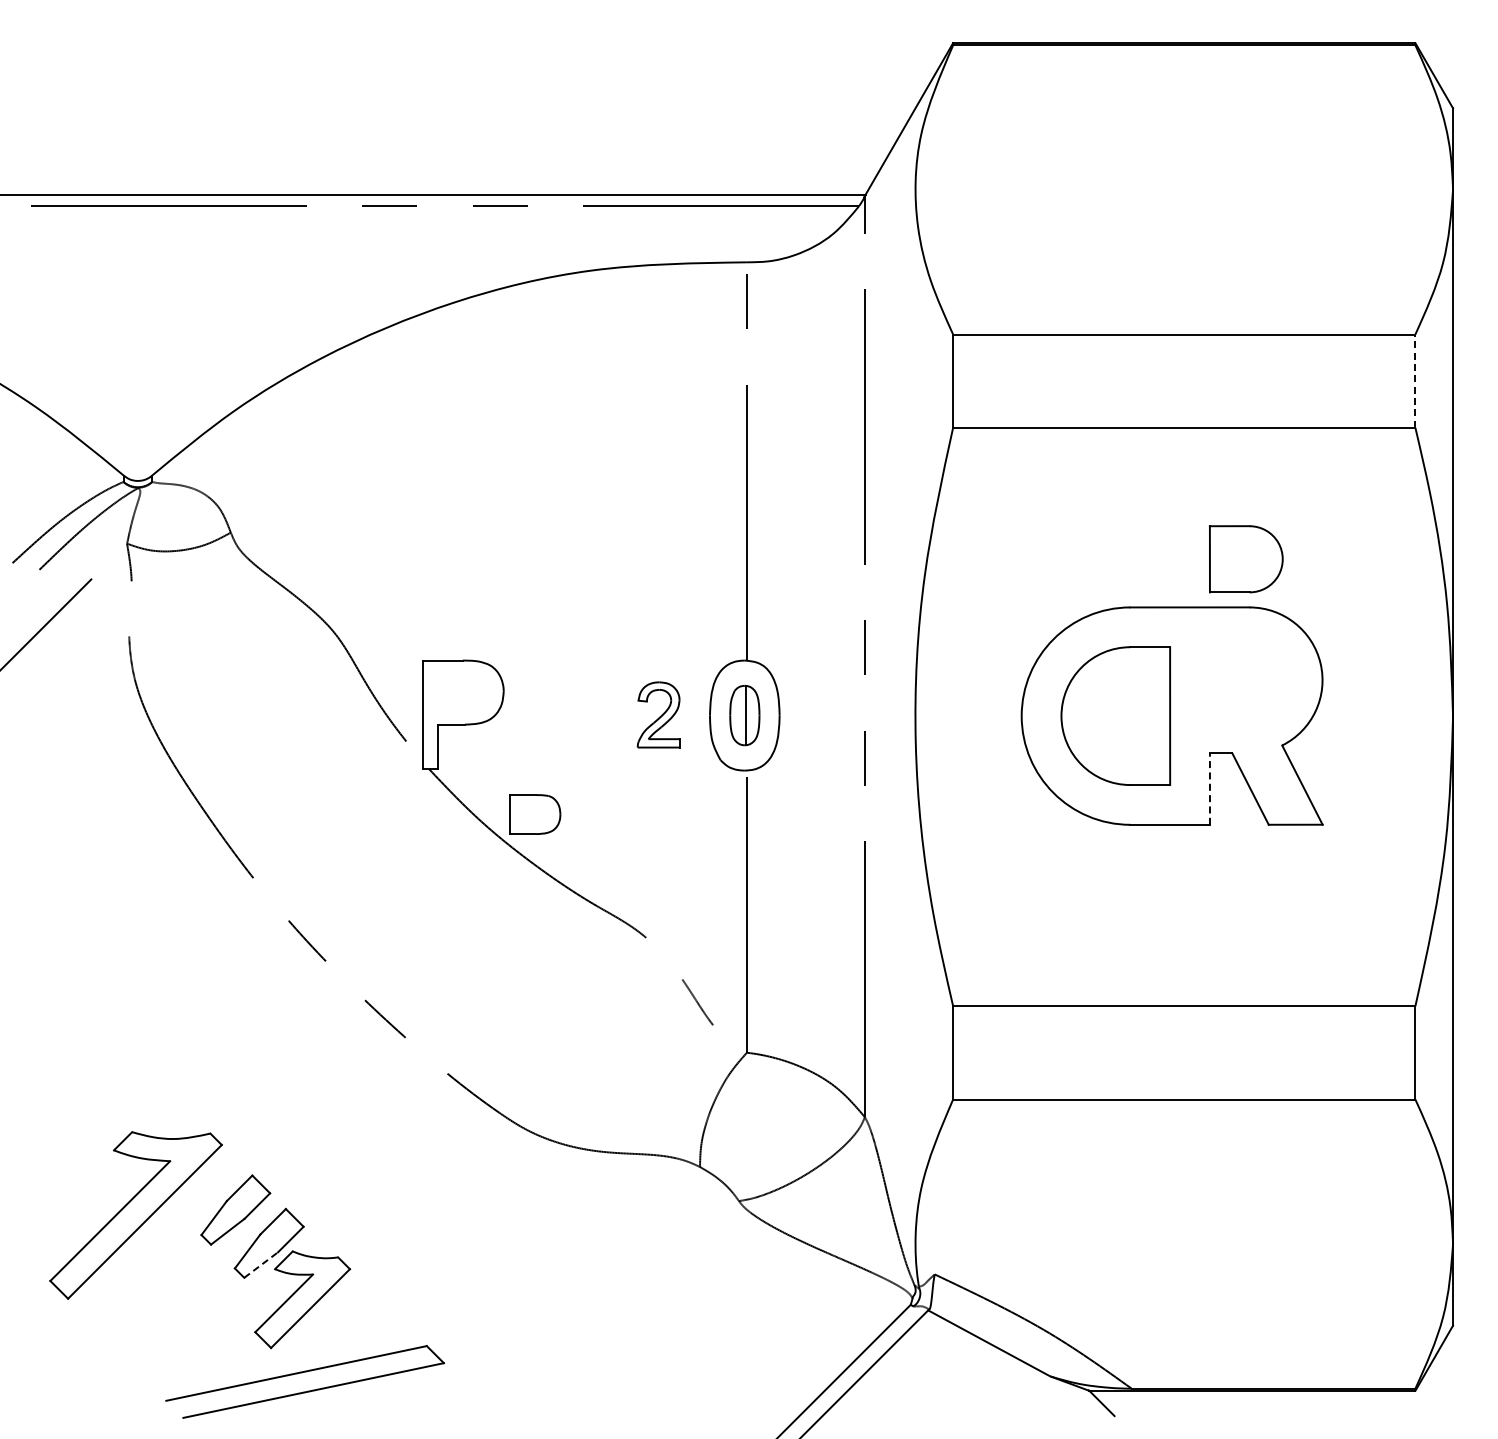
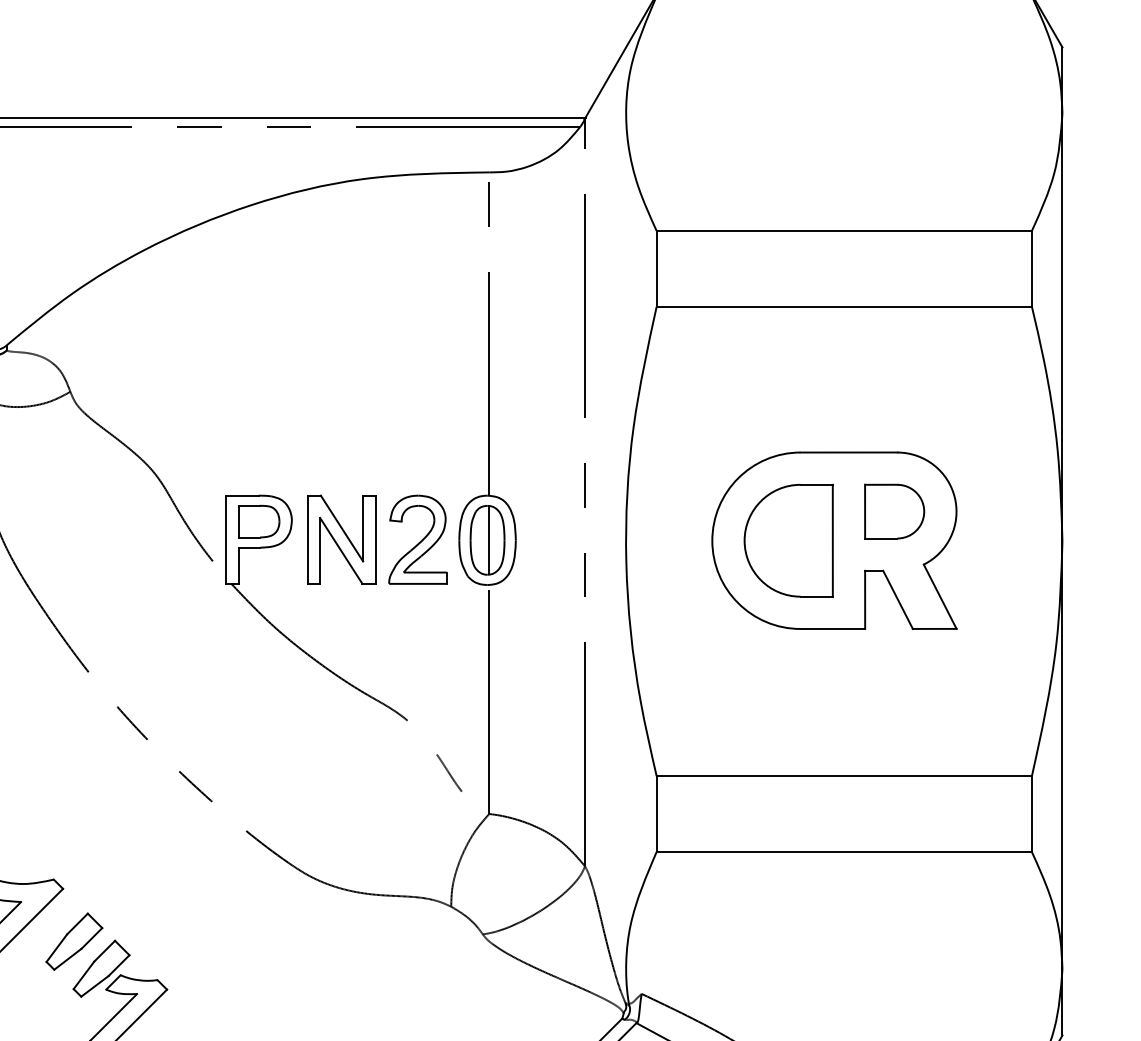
line: (1415, 381) -> (1031, 269), dashed -> solid
part: (1246, 559) -> (894, 511), moved
part: (564, 714) -> (341, 539), added
part: (658, 714) -> (417, 539), size x1.67
part: (744, 715) -> (487, 540), size x1.43
line: (1209, 788) -> (864, 599), dashed -> solid
part: (535, 814) -> (259, 521), moved
line: (261, 1264) -> (95, 985), dashed -> solid

